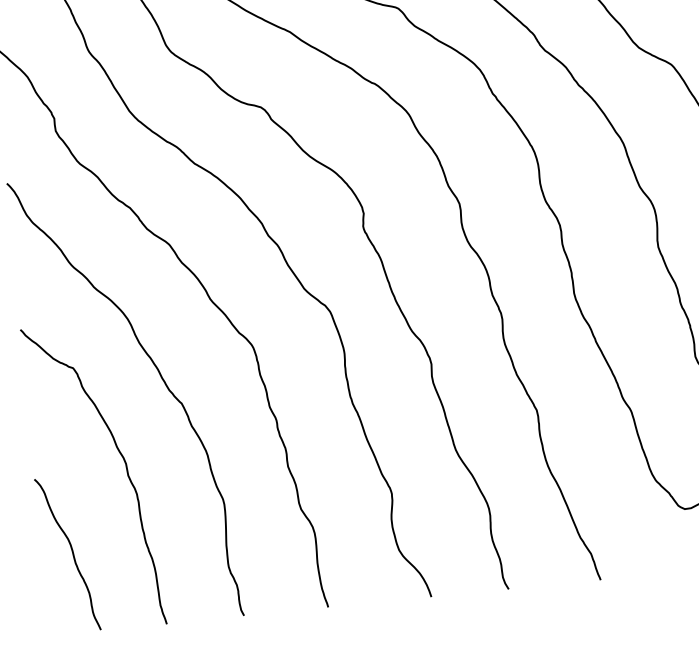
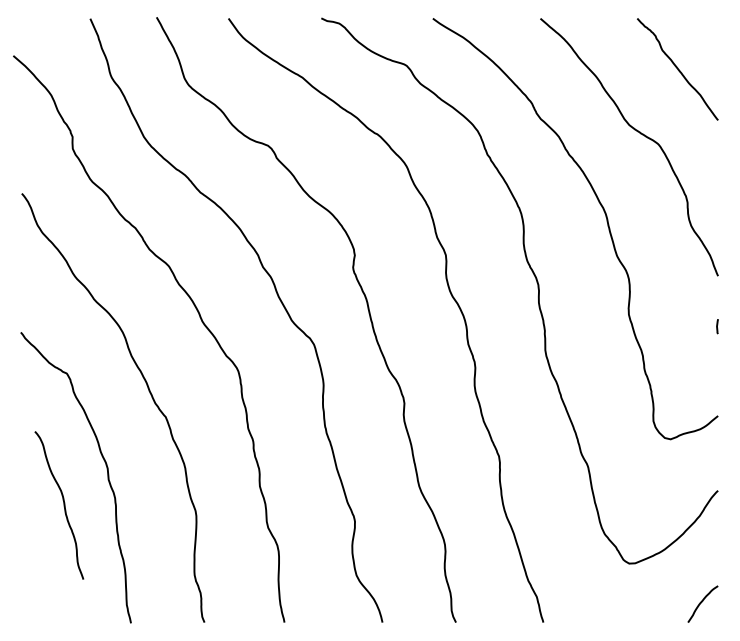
curve: (72, 554) -> (63, 505), moved

